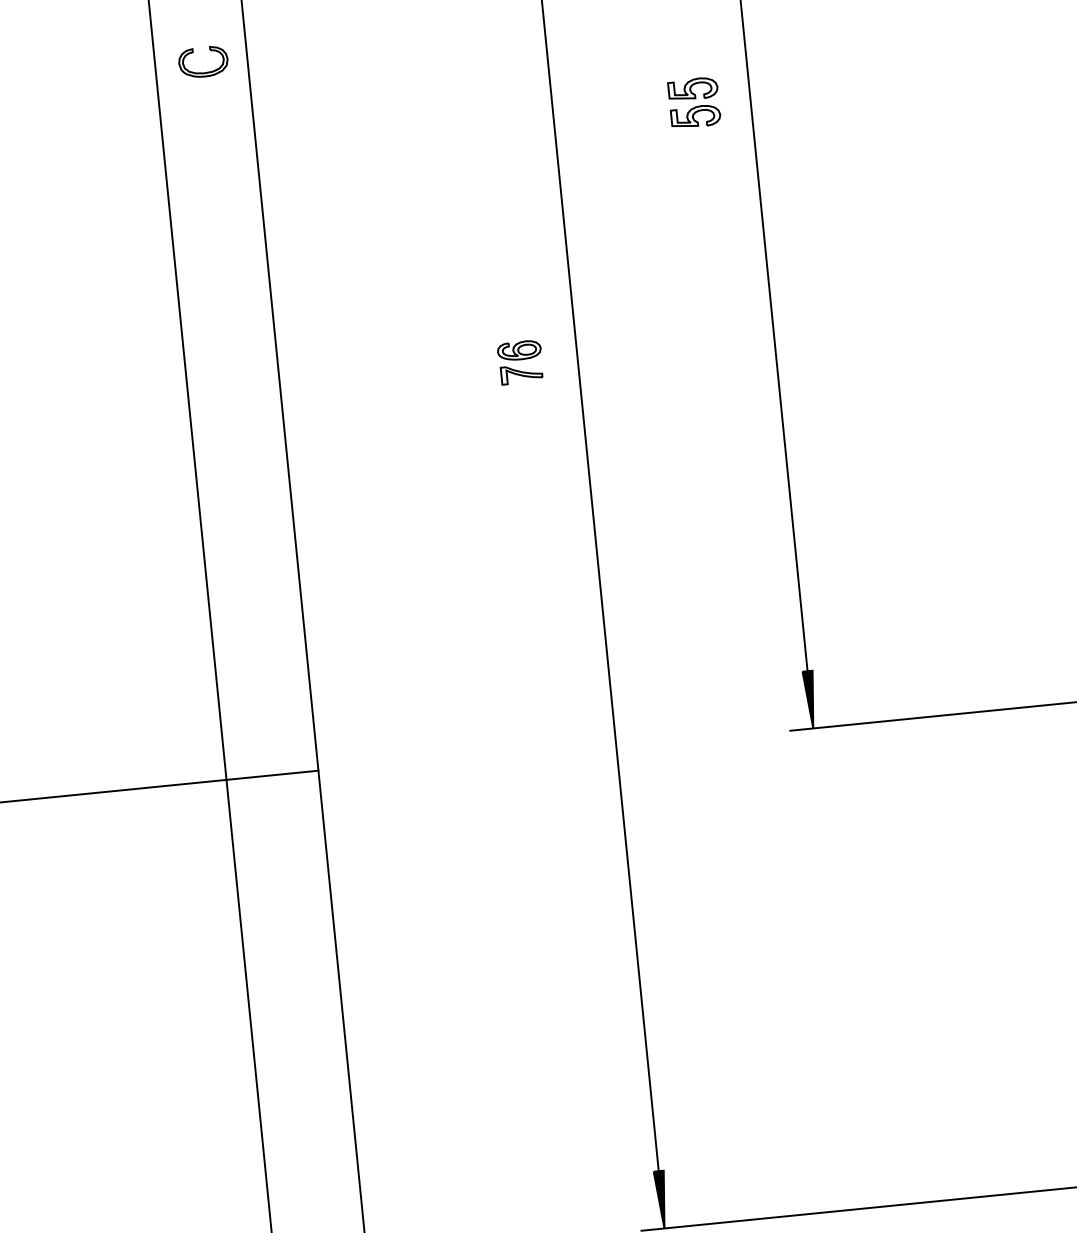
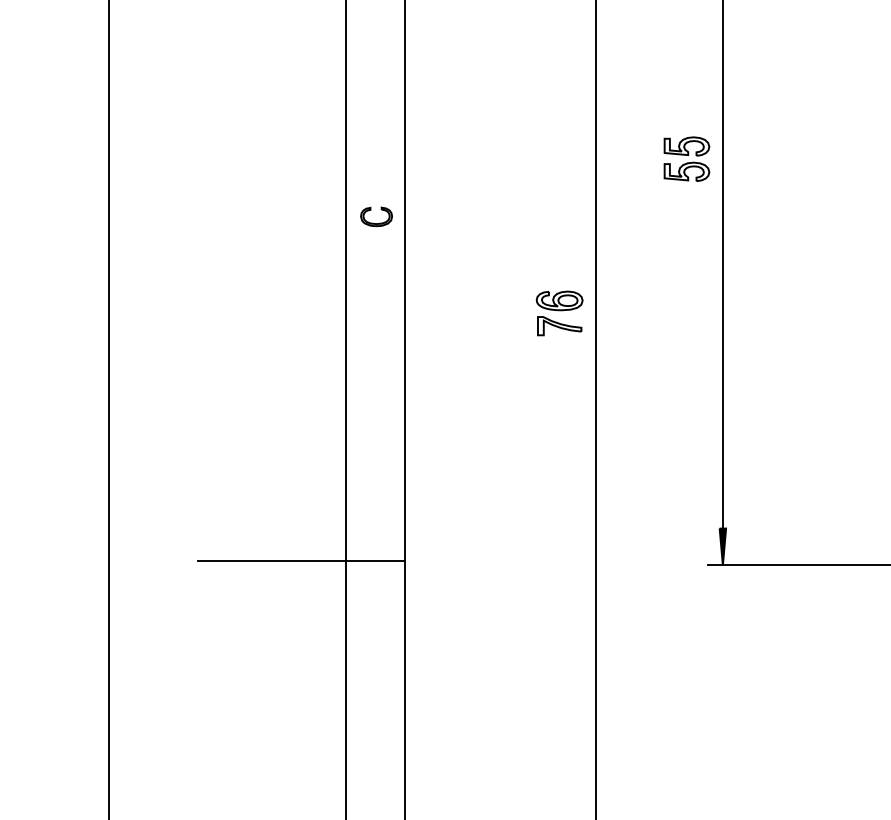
part: (199, 71) -> (373, 222), moved
part: (693, 102) -> (686, 158), size x1.43
part: (520, 362) -> (559, 313), size x1.67

